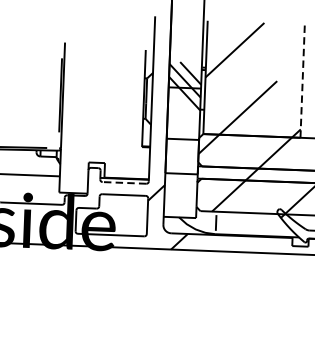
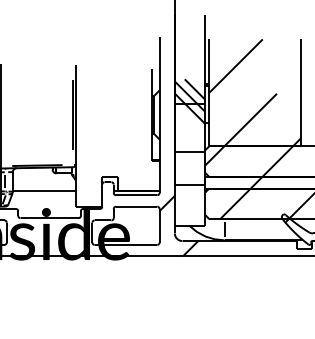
line: (302, 80) -> (300, 92), dashed -> solid
line: (124, 183) -> (136, 195), dashed -> solid

